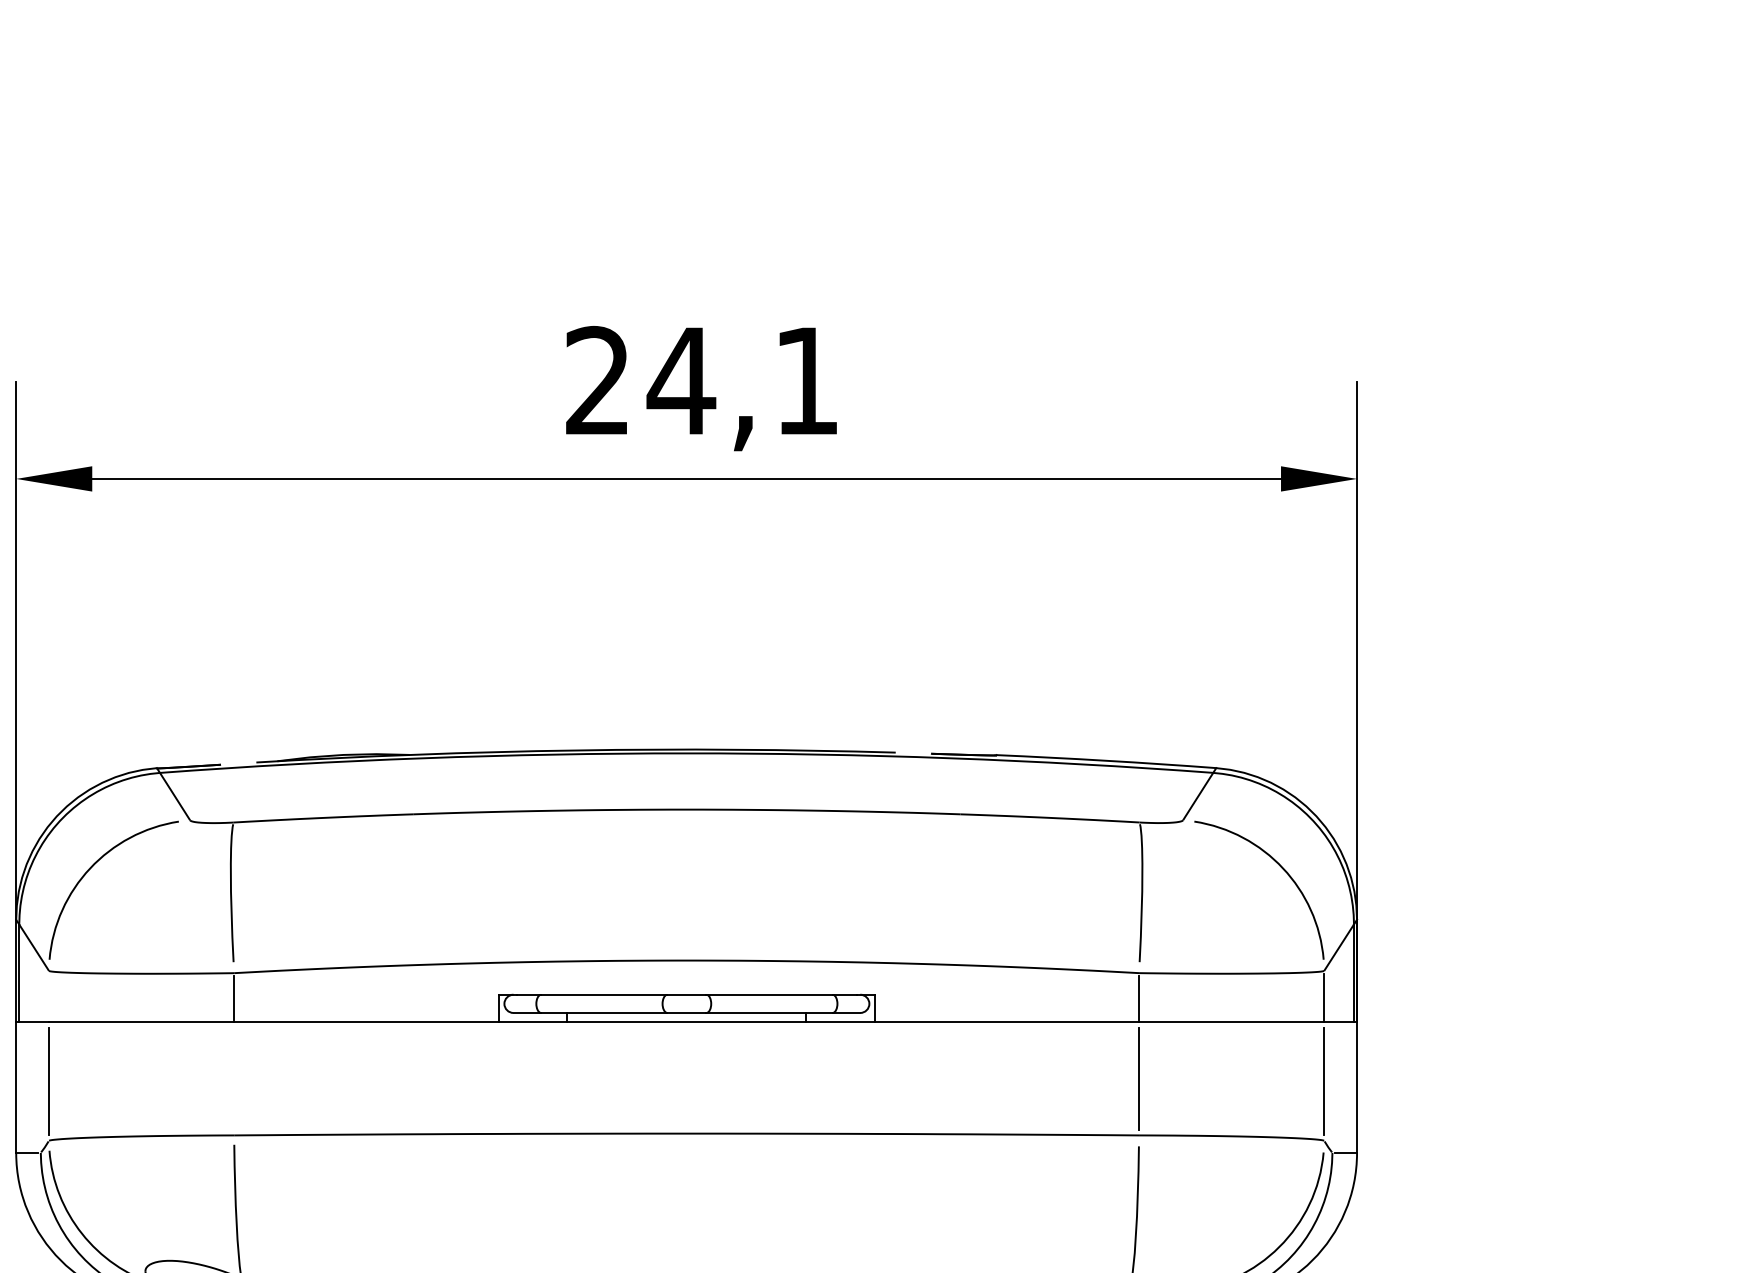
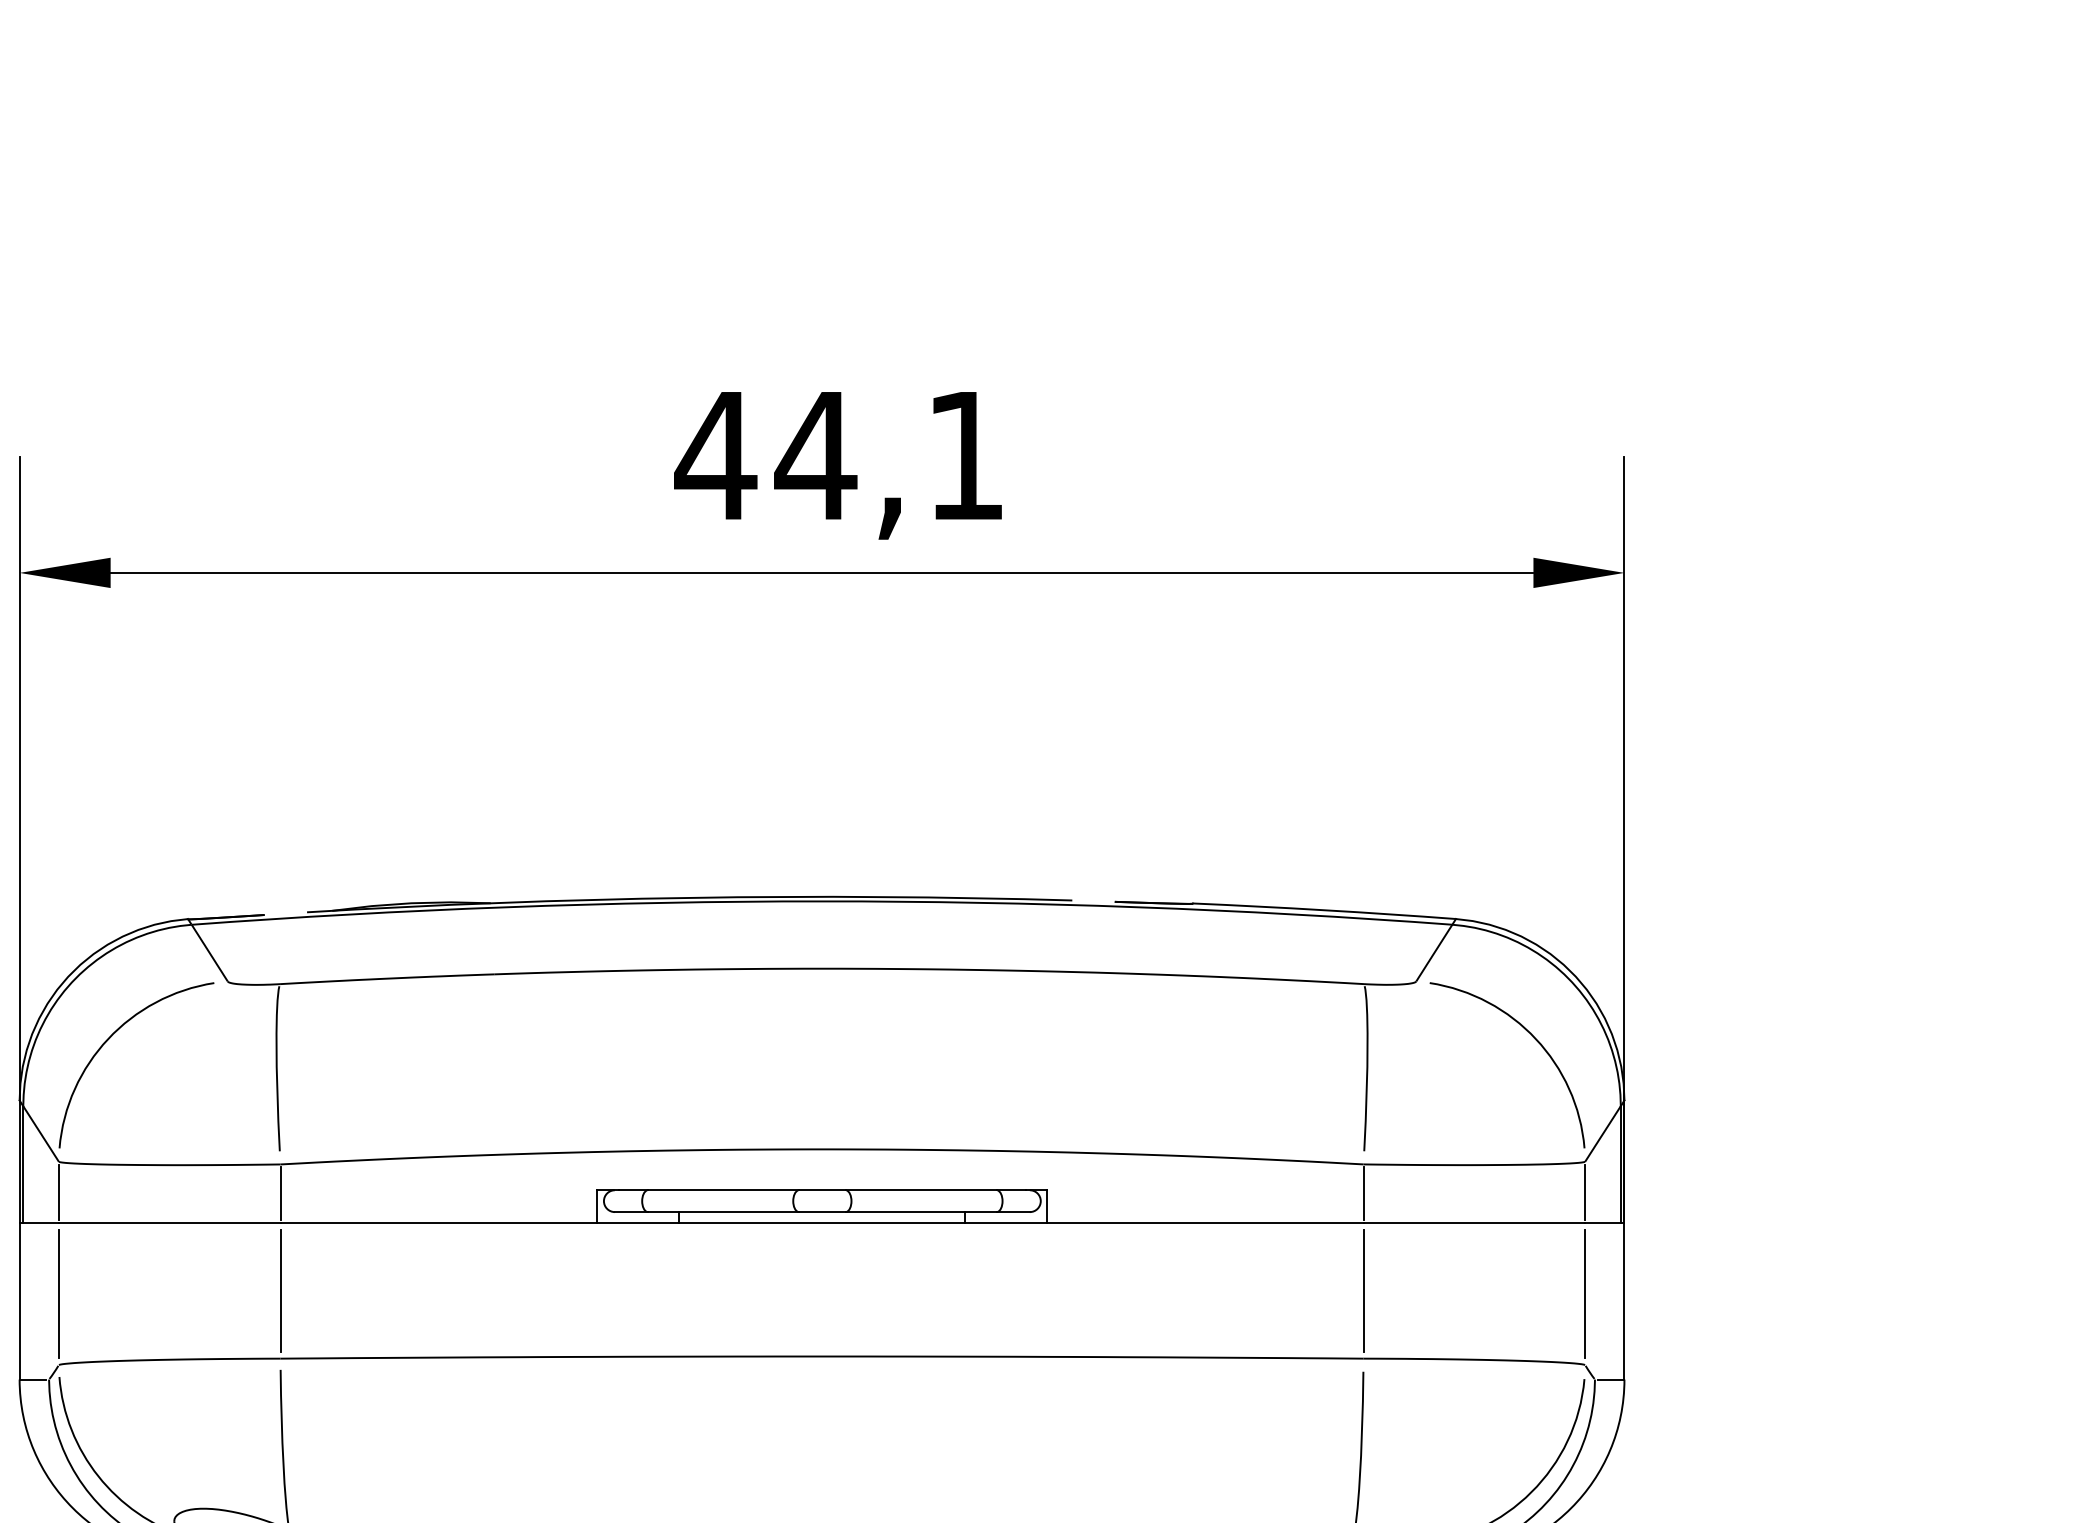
text: (597, 380) -> (715, 454), 24,1 -> 44,1
line: (48, 995) -> (58, 1191), added
line: (234, 1078) -> (280, 1290), added

